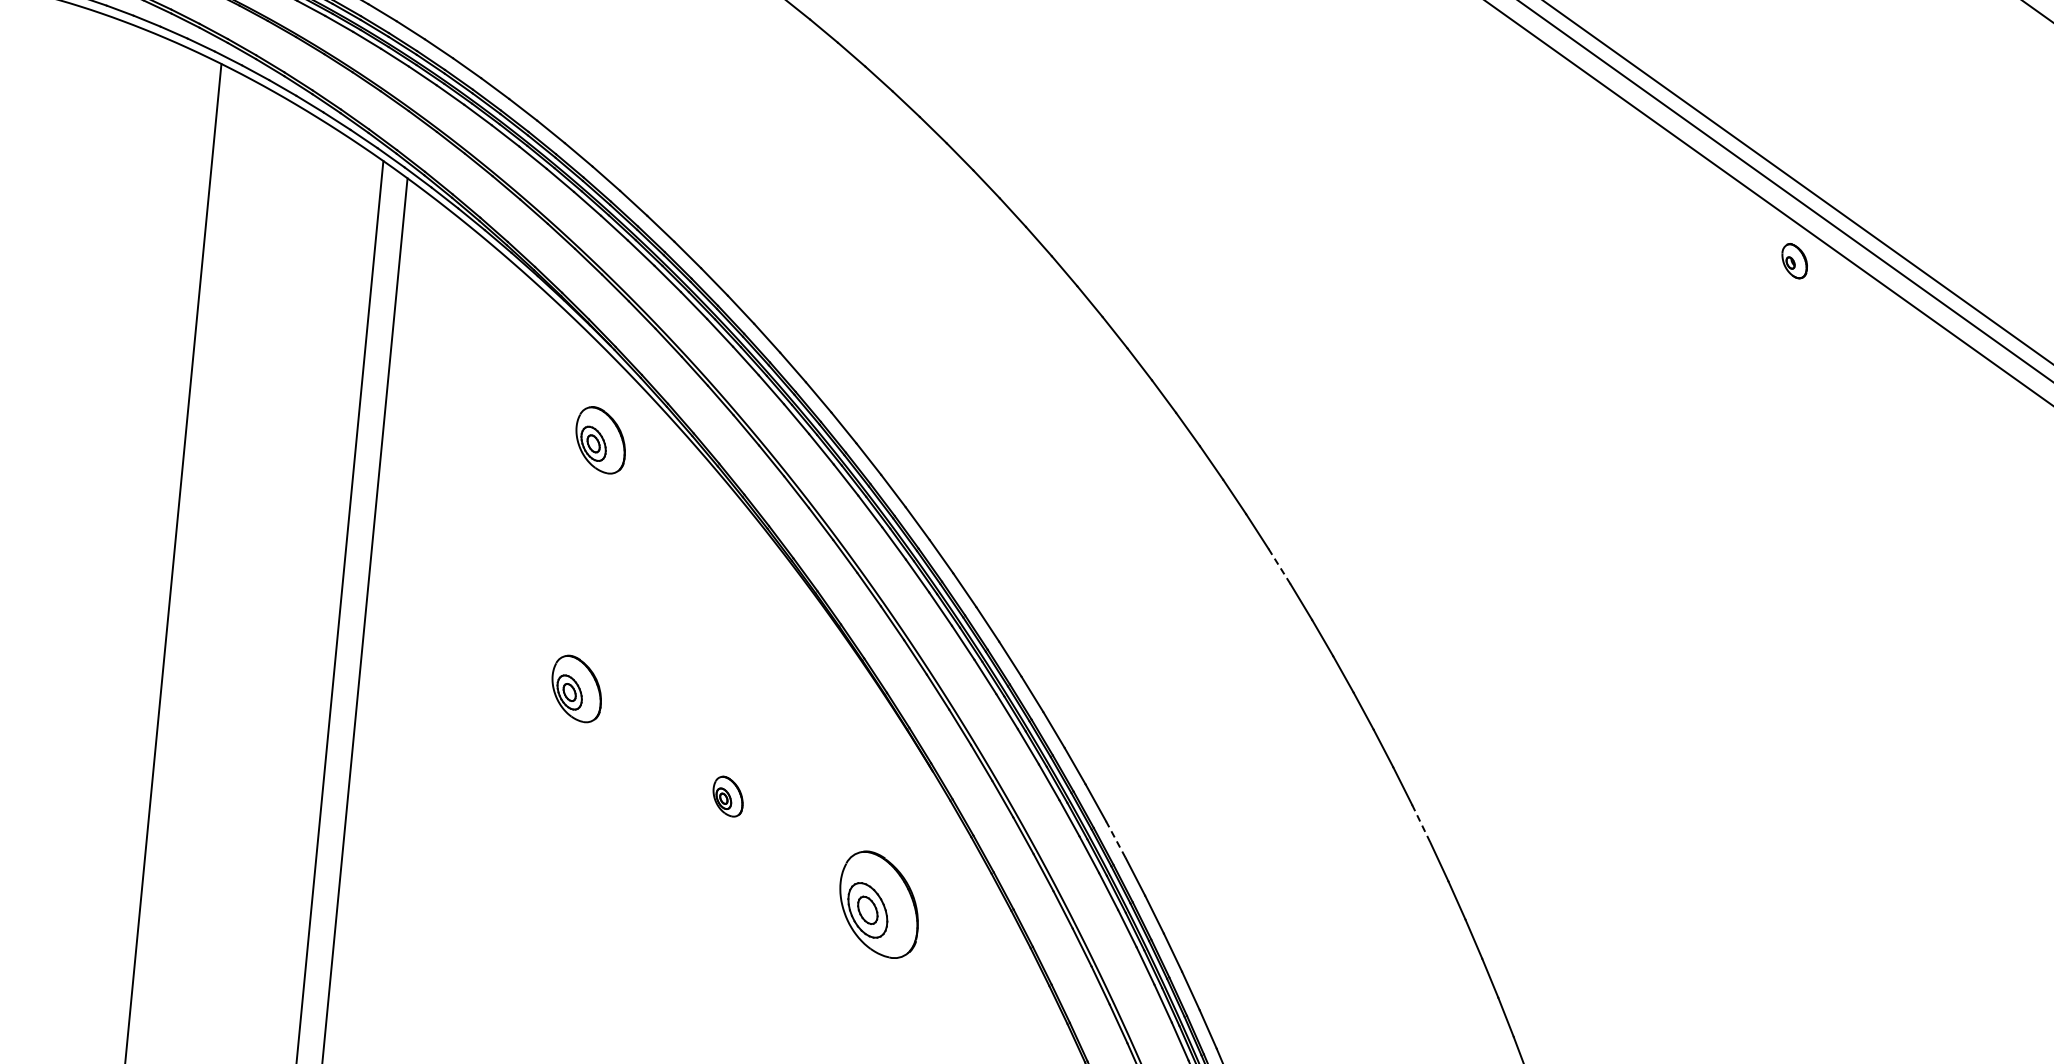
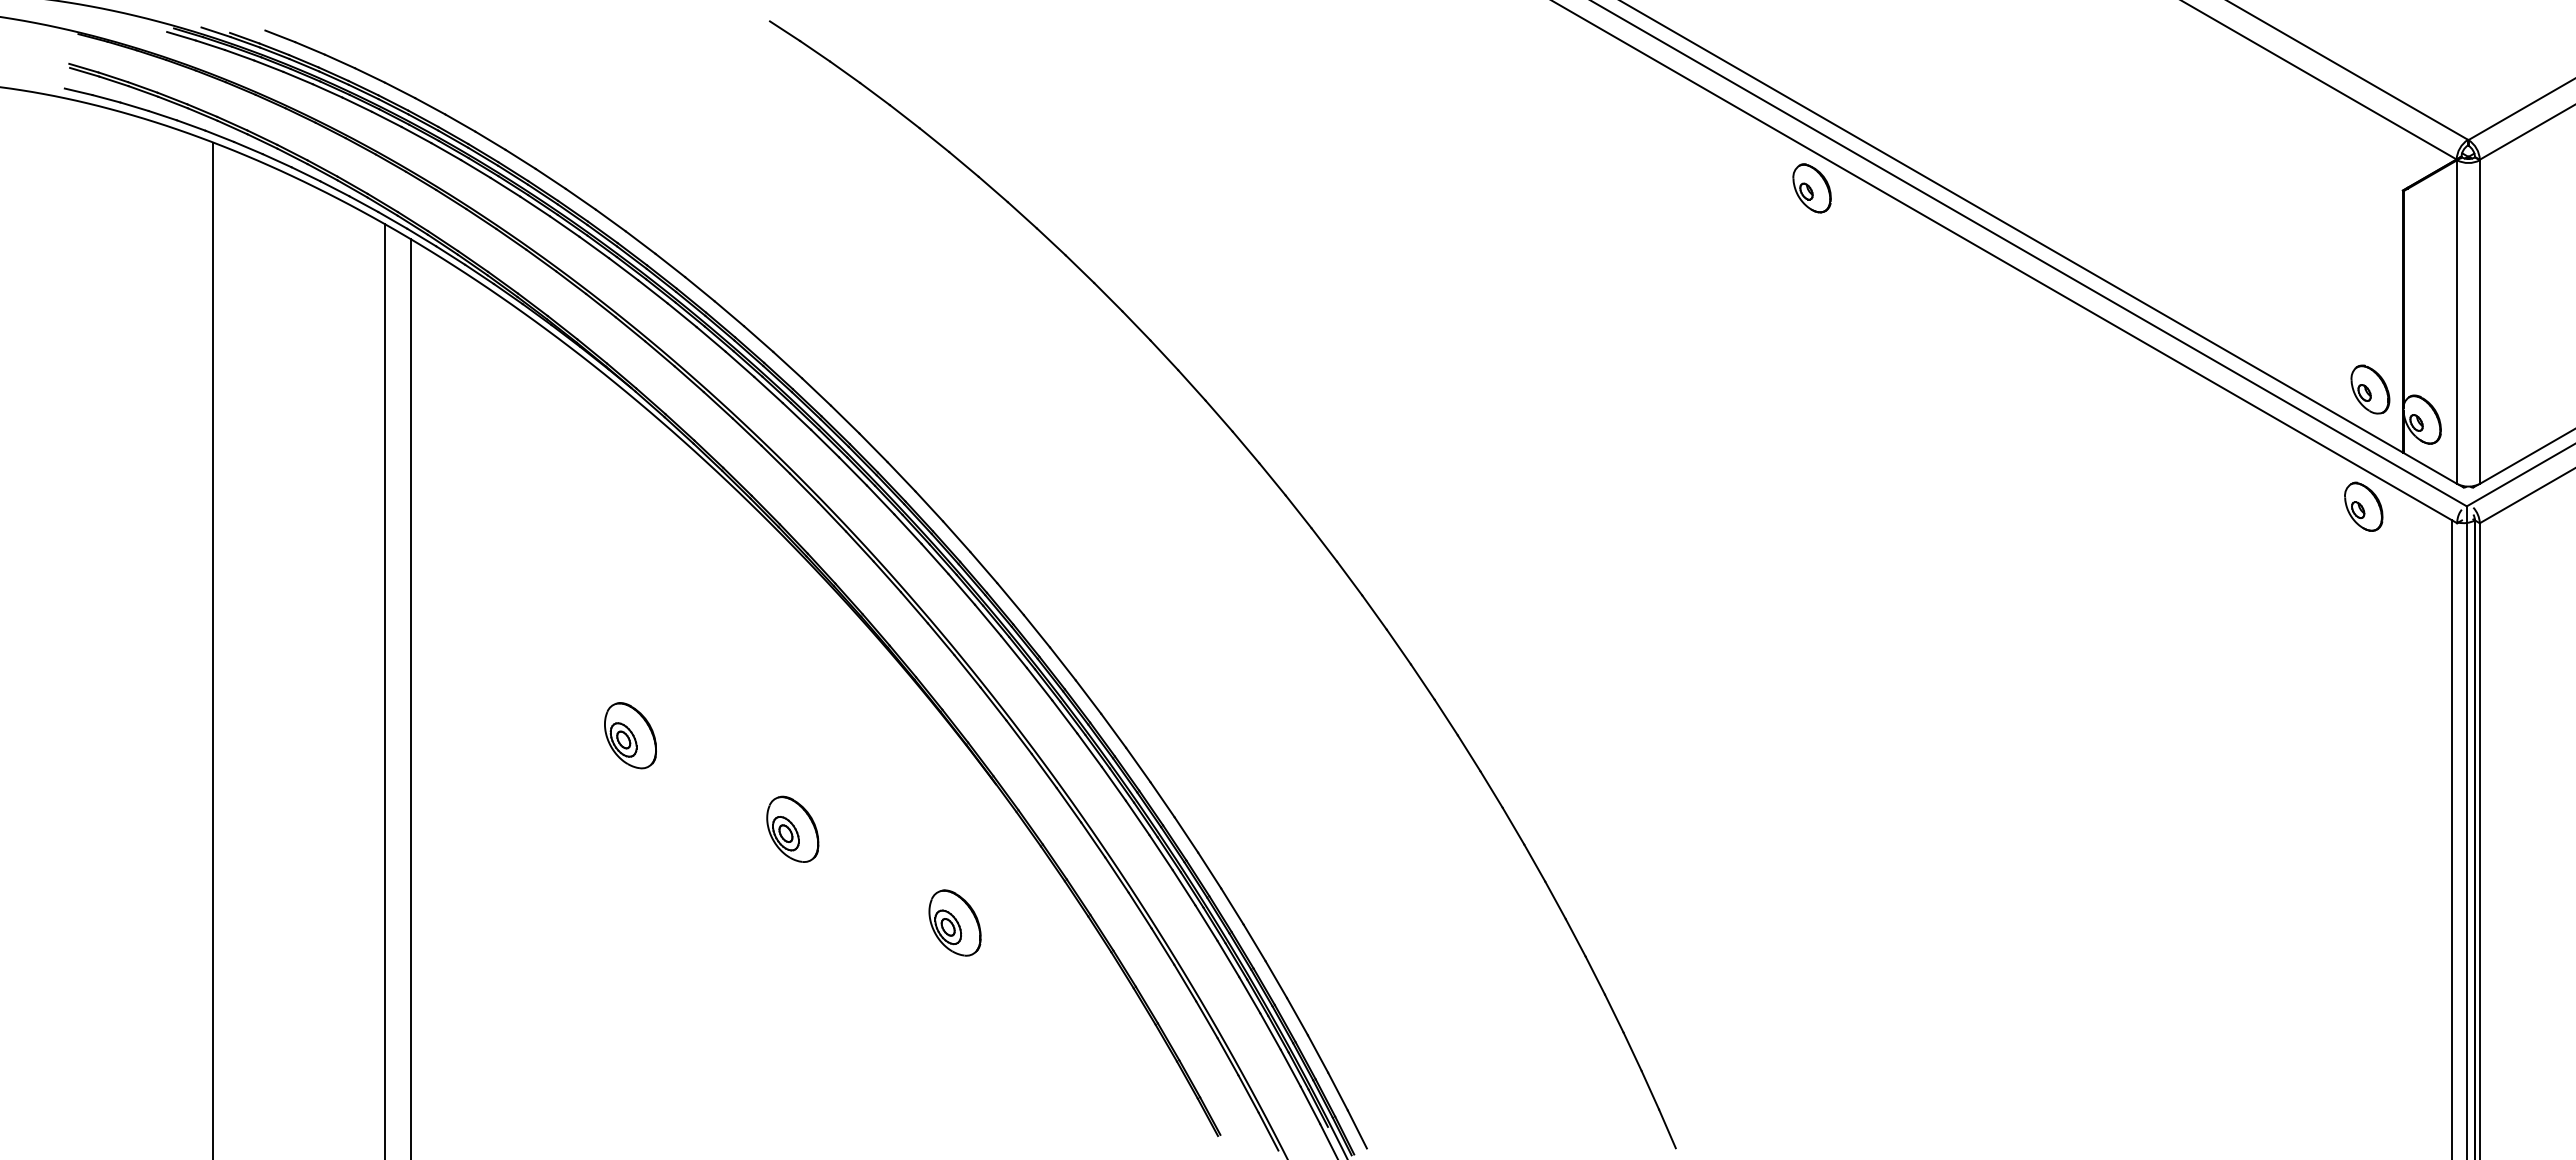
part: (1794, 261) -> (1811, 188), size x1.43
part: (600, 440) -> (630, 483), removed
line: (1279, 566) -> (1324, 544), dashed -> solid
part: (727, 795) -> (792, 828), size x1.67
line: (1421, 824) -> (1491, 790), dashed -> solid
line: (1115, 840) -> (1186, 835), dashed -> solid
part: (878, 904) -> (954, 922), size x0.62

